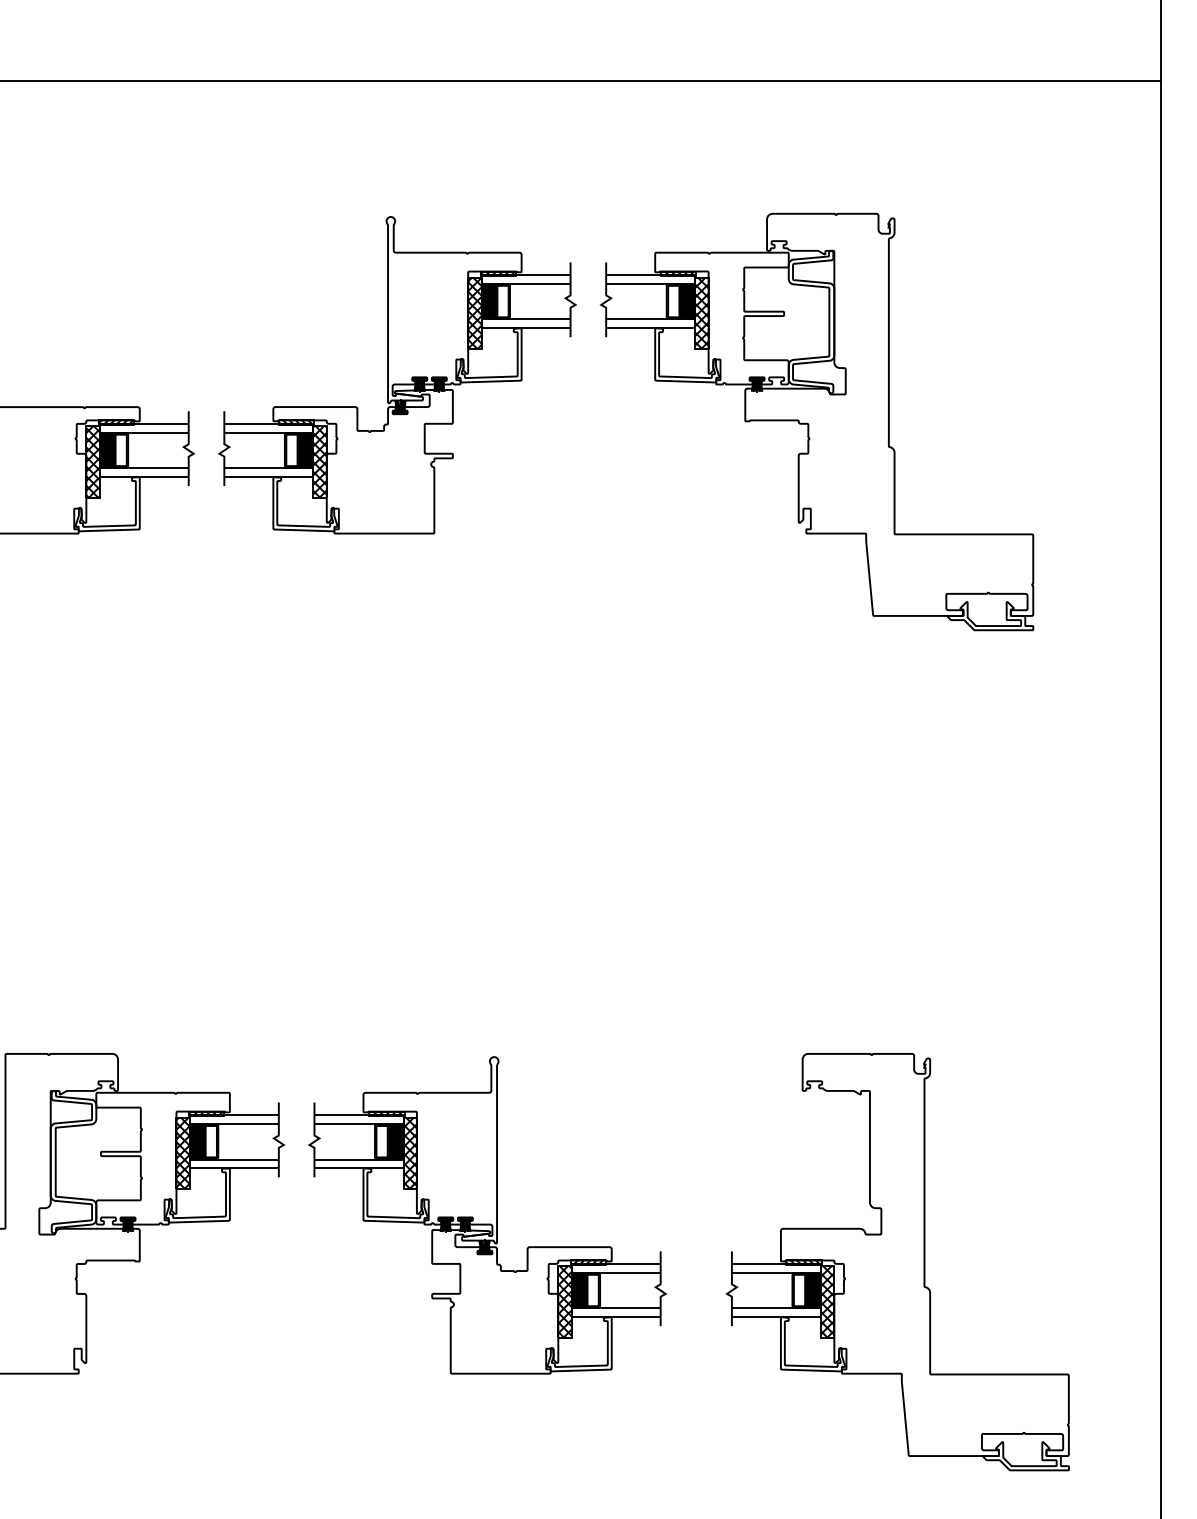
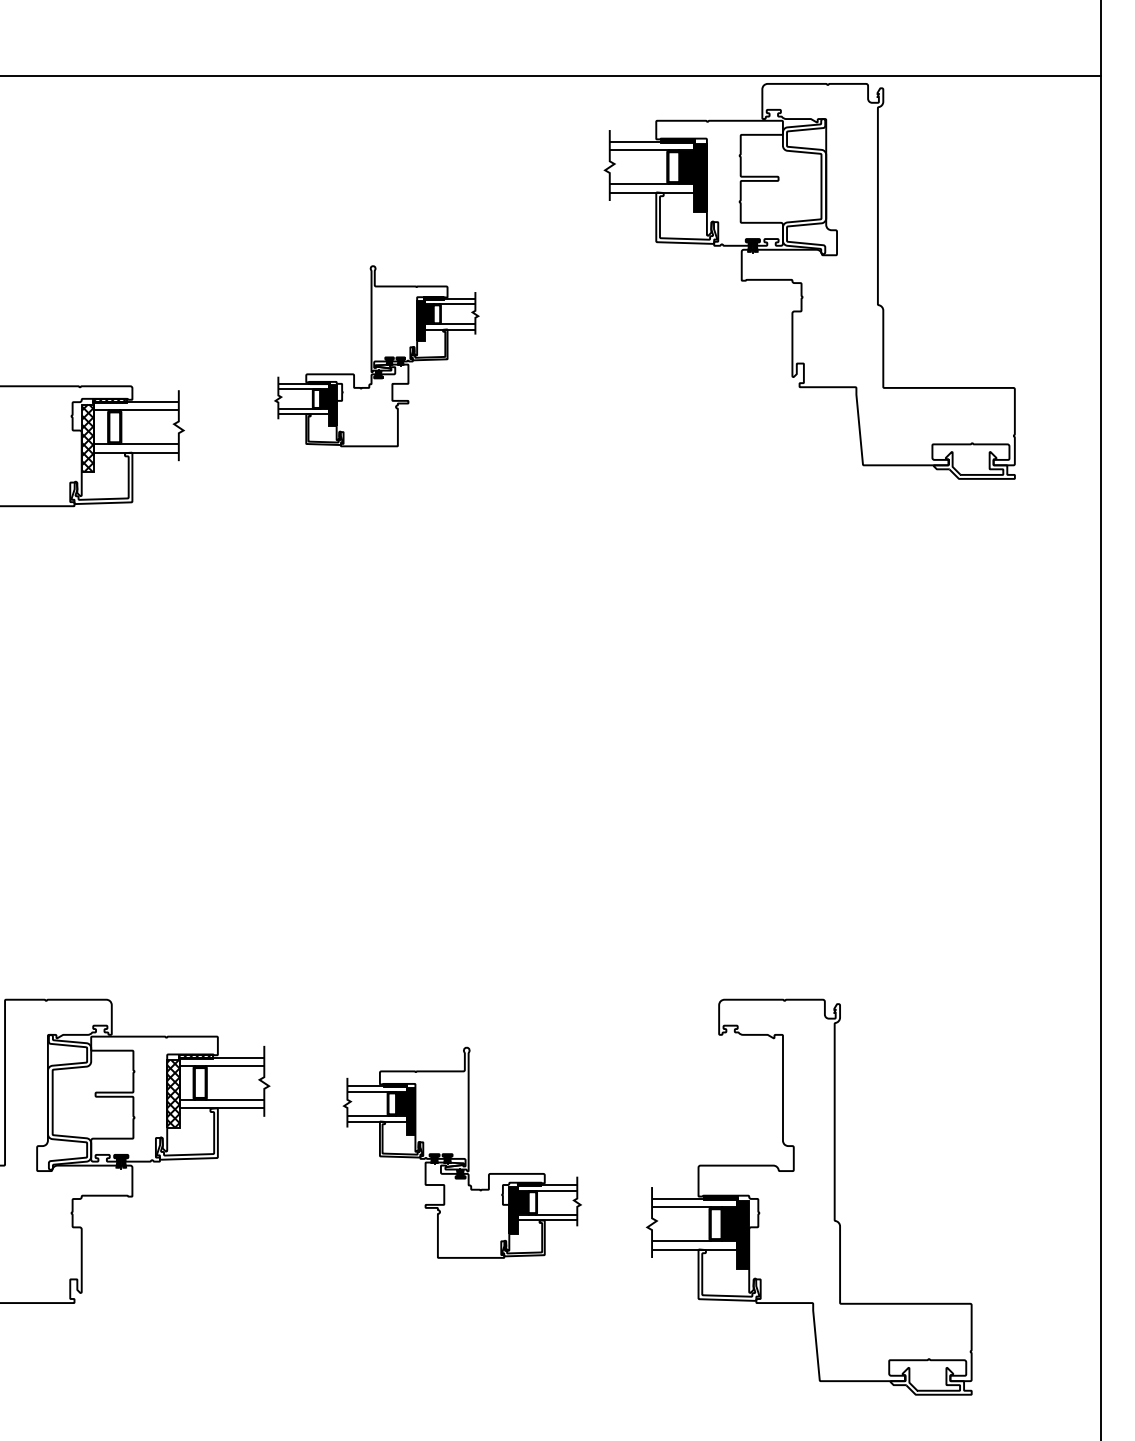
part: (397, 375) -> (376, 356), size x0.6
part: (816, 422) -> (809, 281), moved
fill: (107, 450) -> (101, 427), removed
fill: (196, 1141) -> (186, 1082), removed
part: (487, 1214) -> (462, 1152), size x0.7
part: (897, 1261) -> (809, 1196), moved

